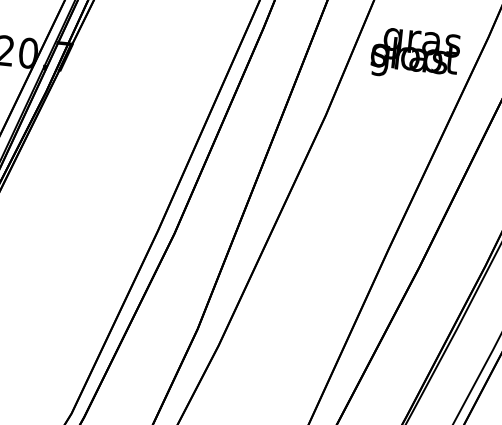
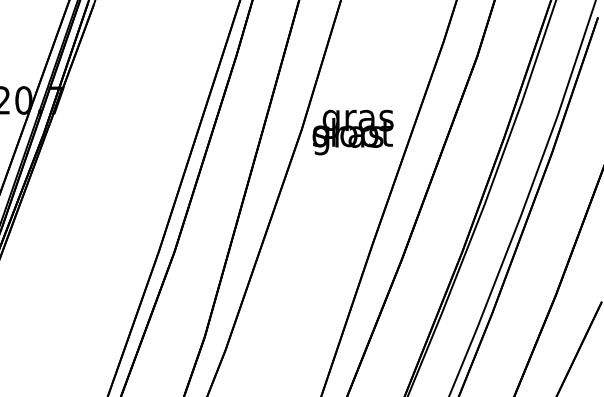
text: (414, 54) -> (352, 132), moved

